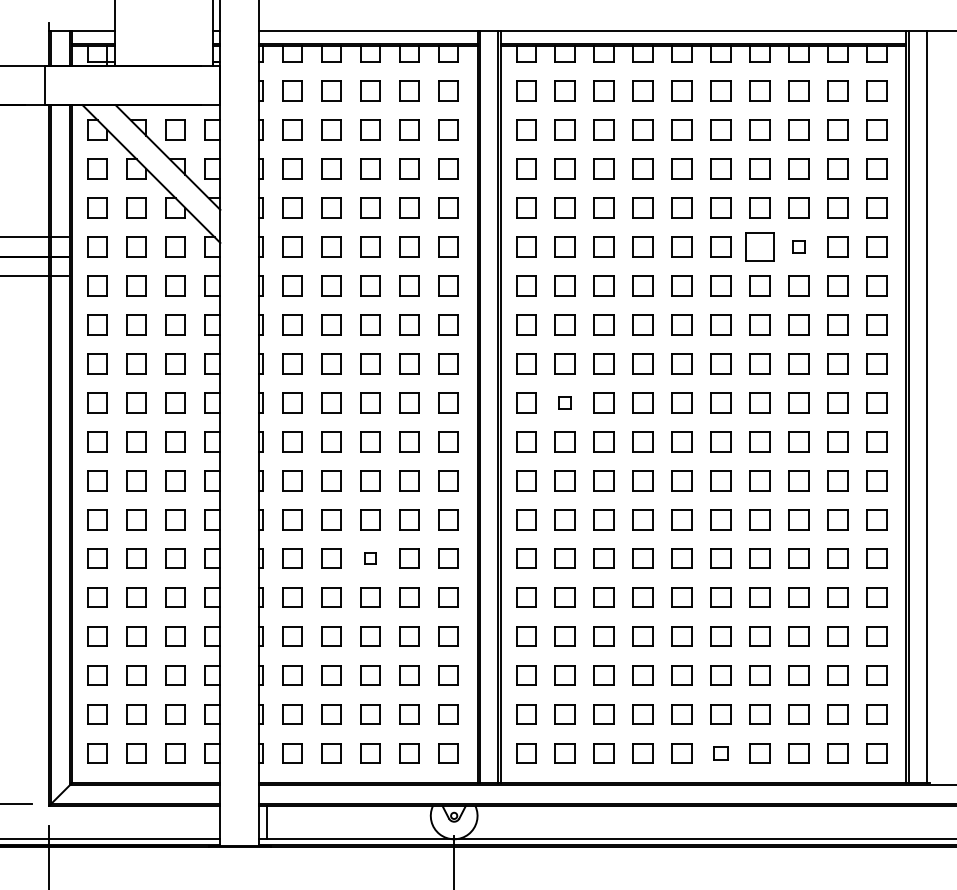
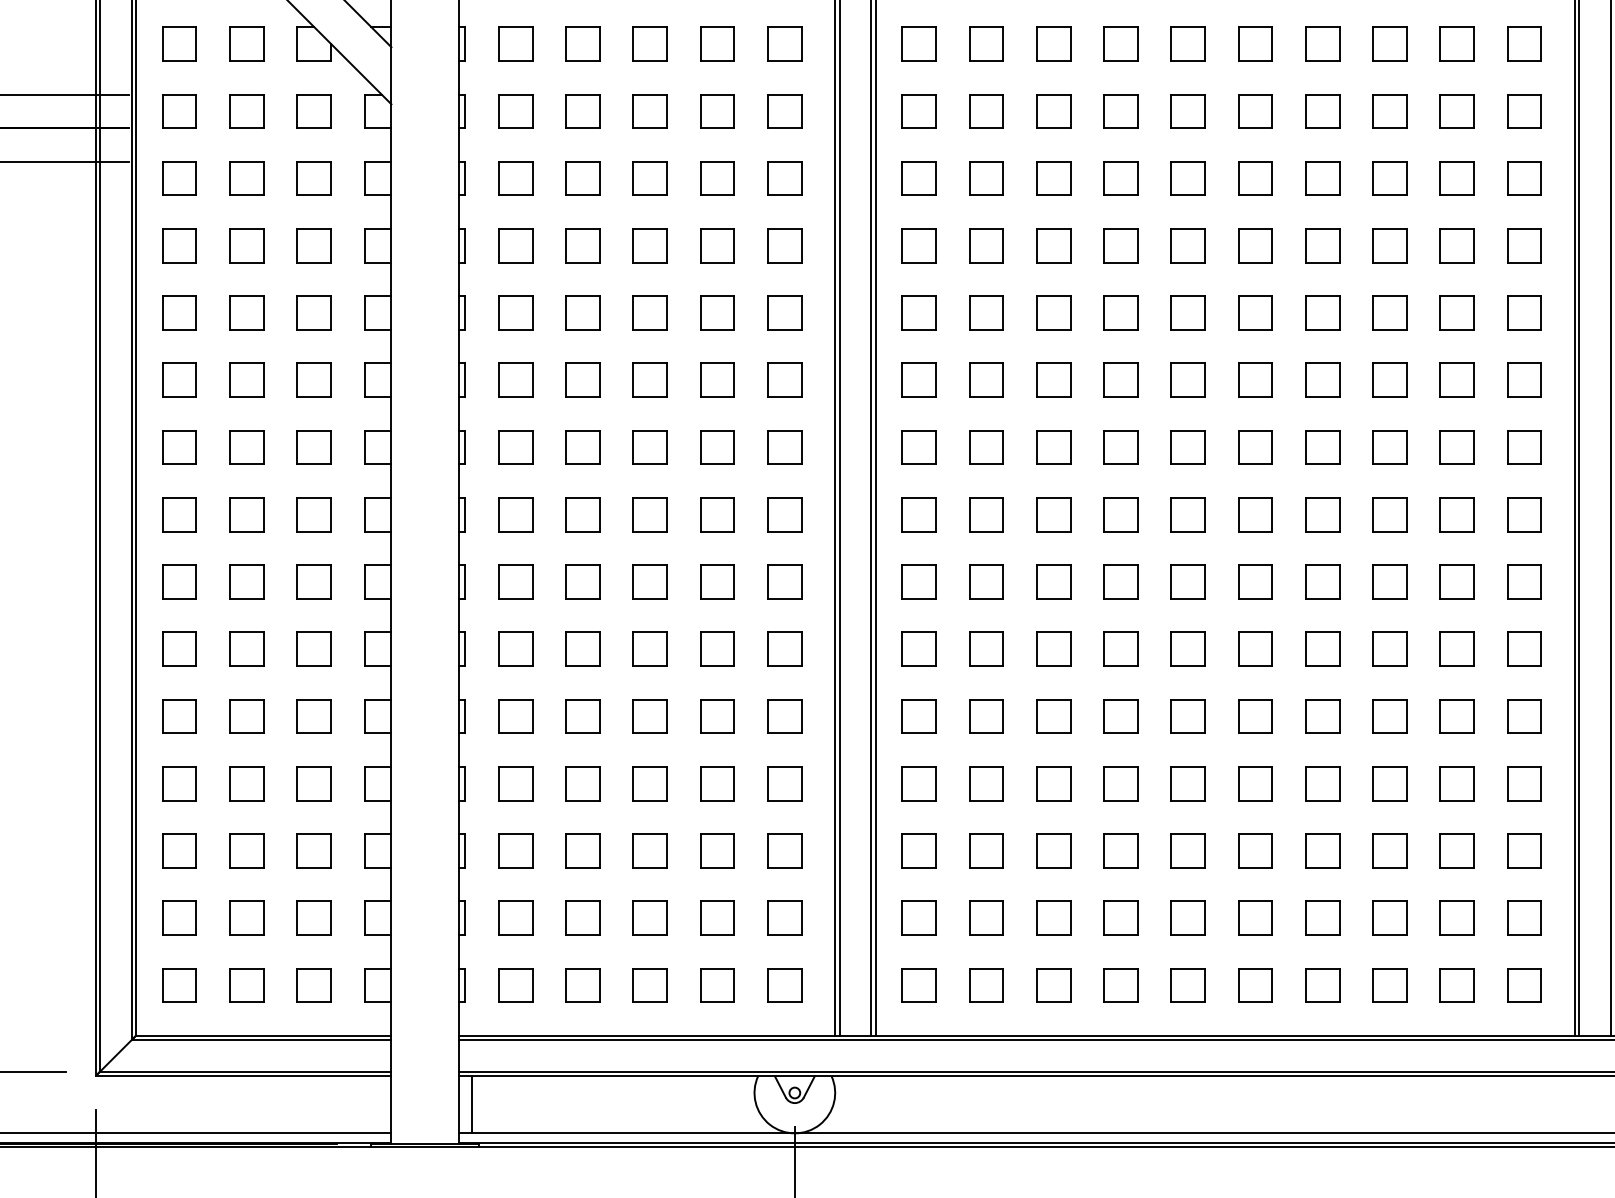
part: (759, 246) -> (1321, 110), size x0.71
part: (798, 246) -> (1389, 110), size x1.67
part: (564, 402) -> (985, 379), size x1.67
part: (370, 558) -> (650, 648), size x1.67
part: (720, 753) -> (1254, 985), size x1.43

